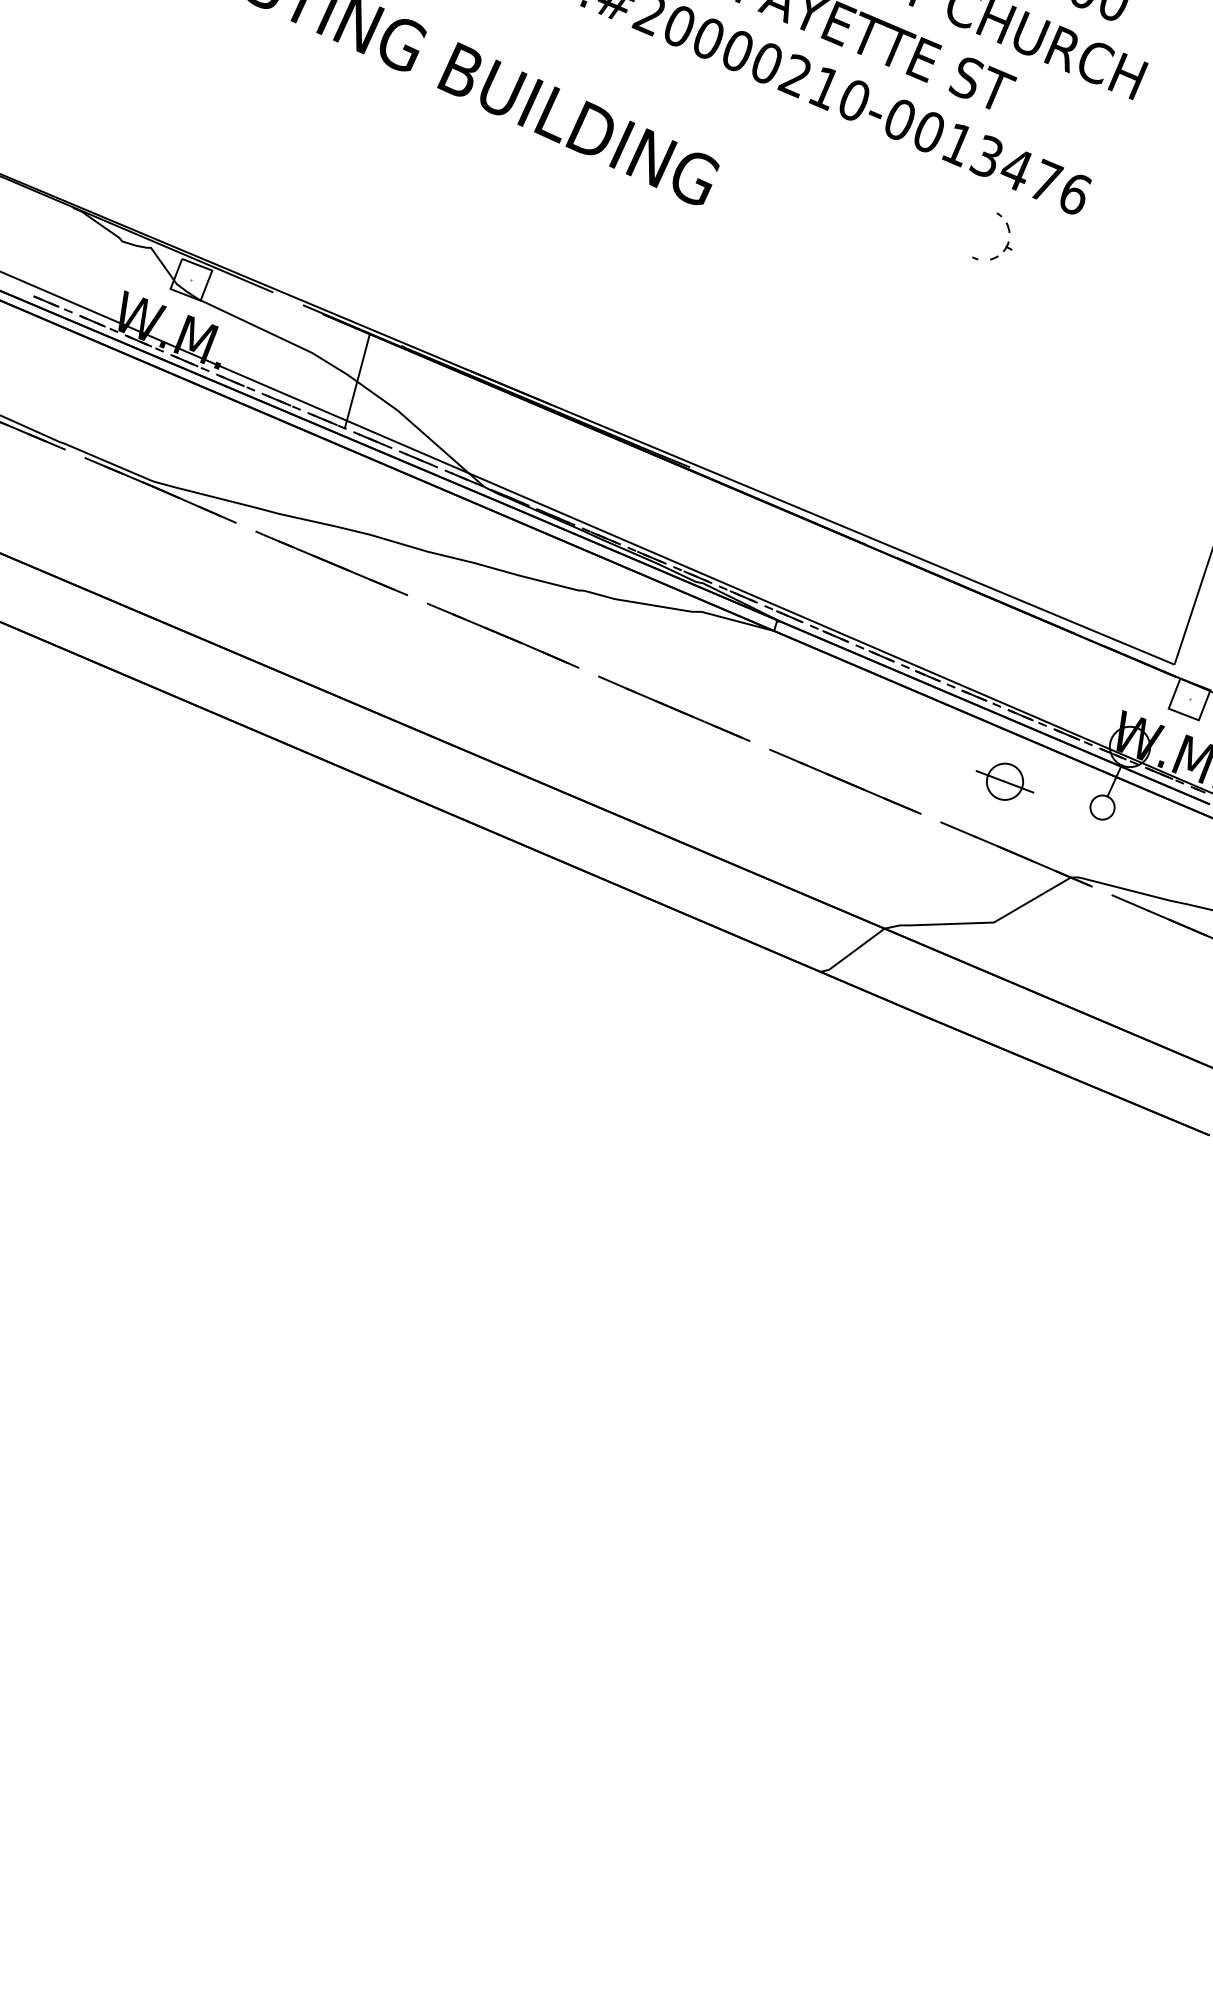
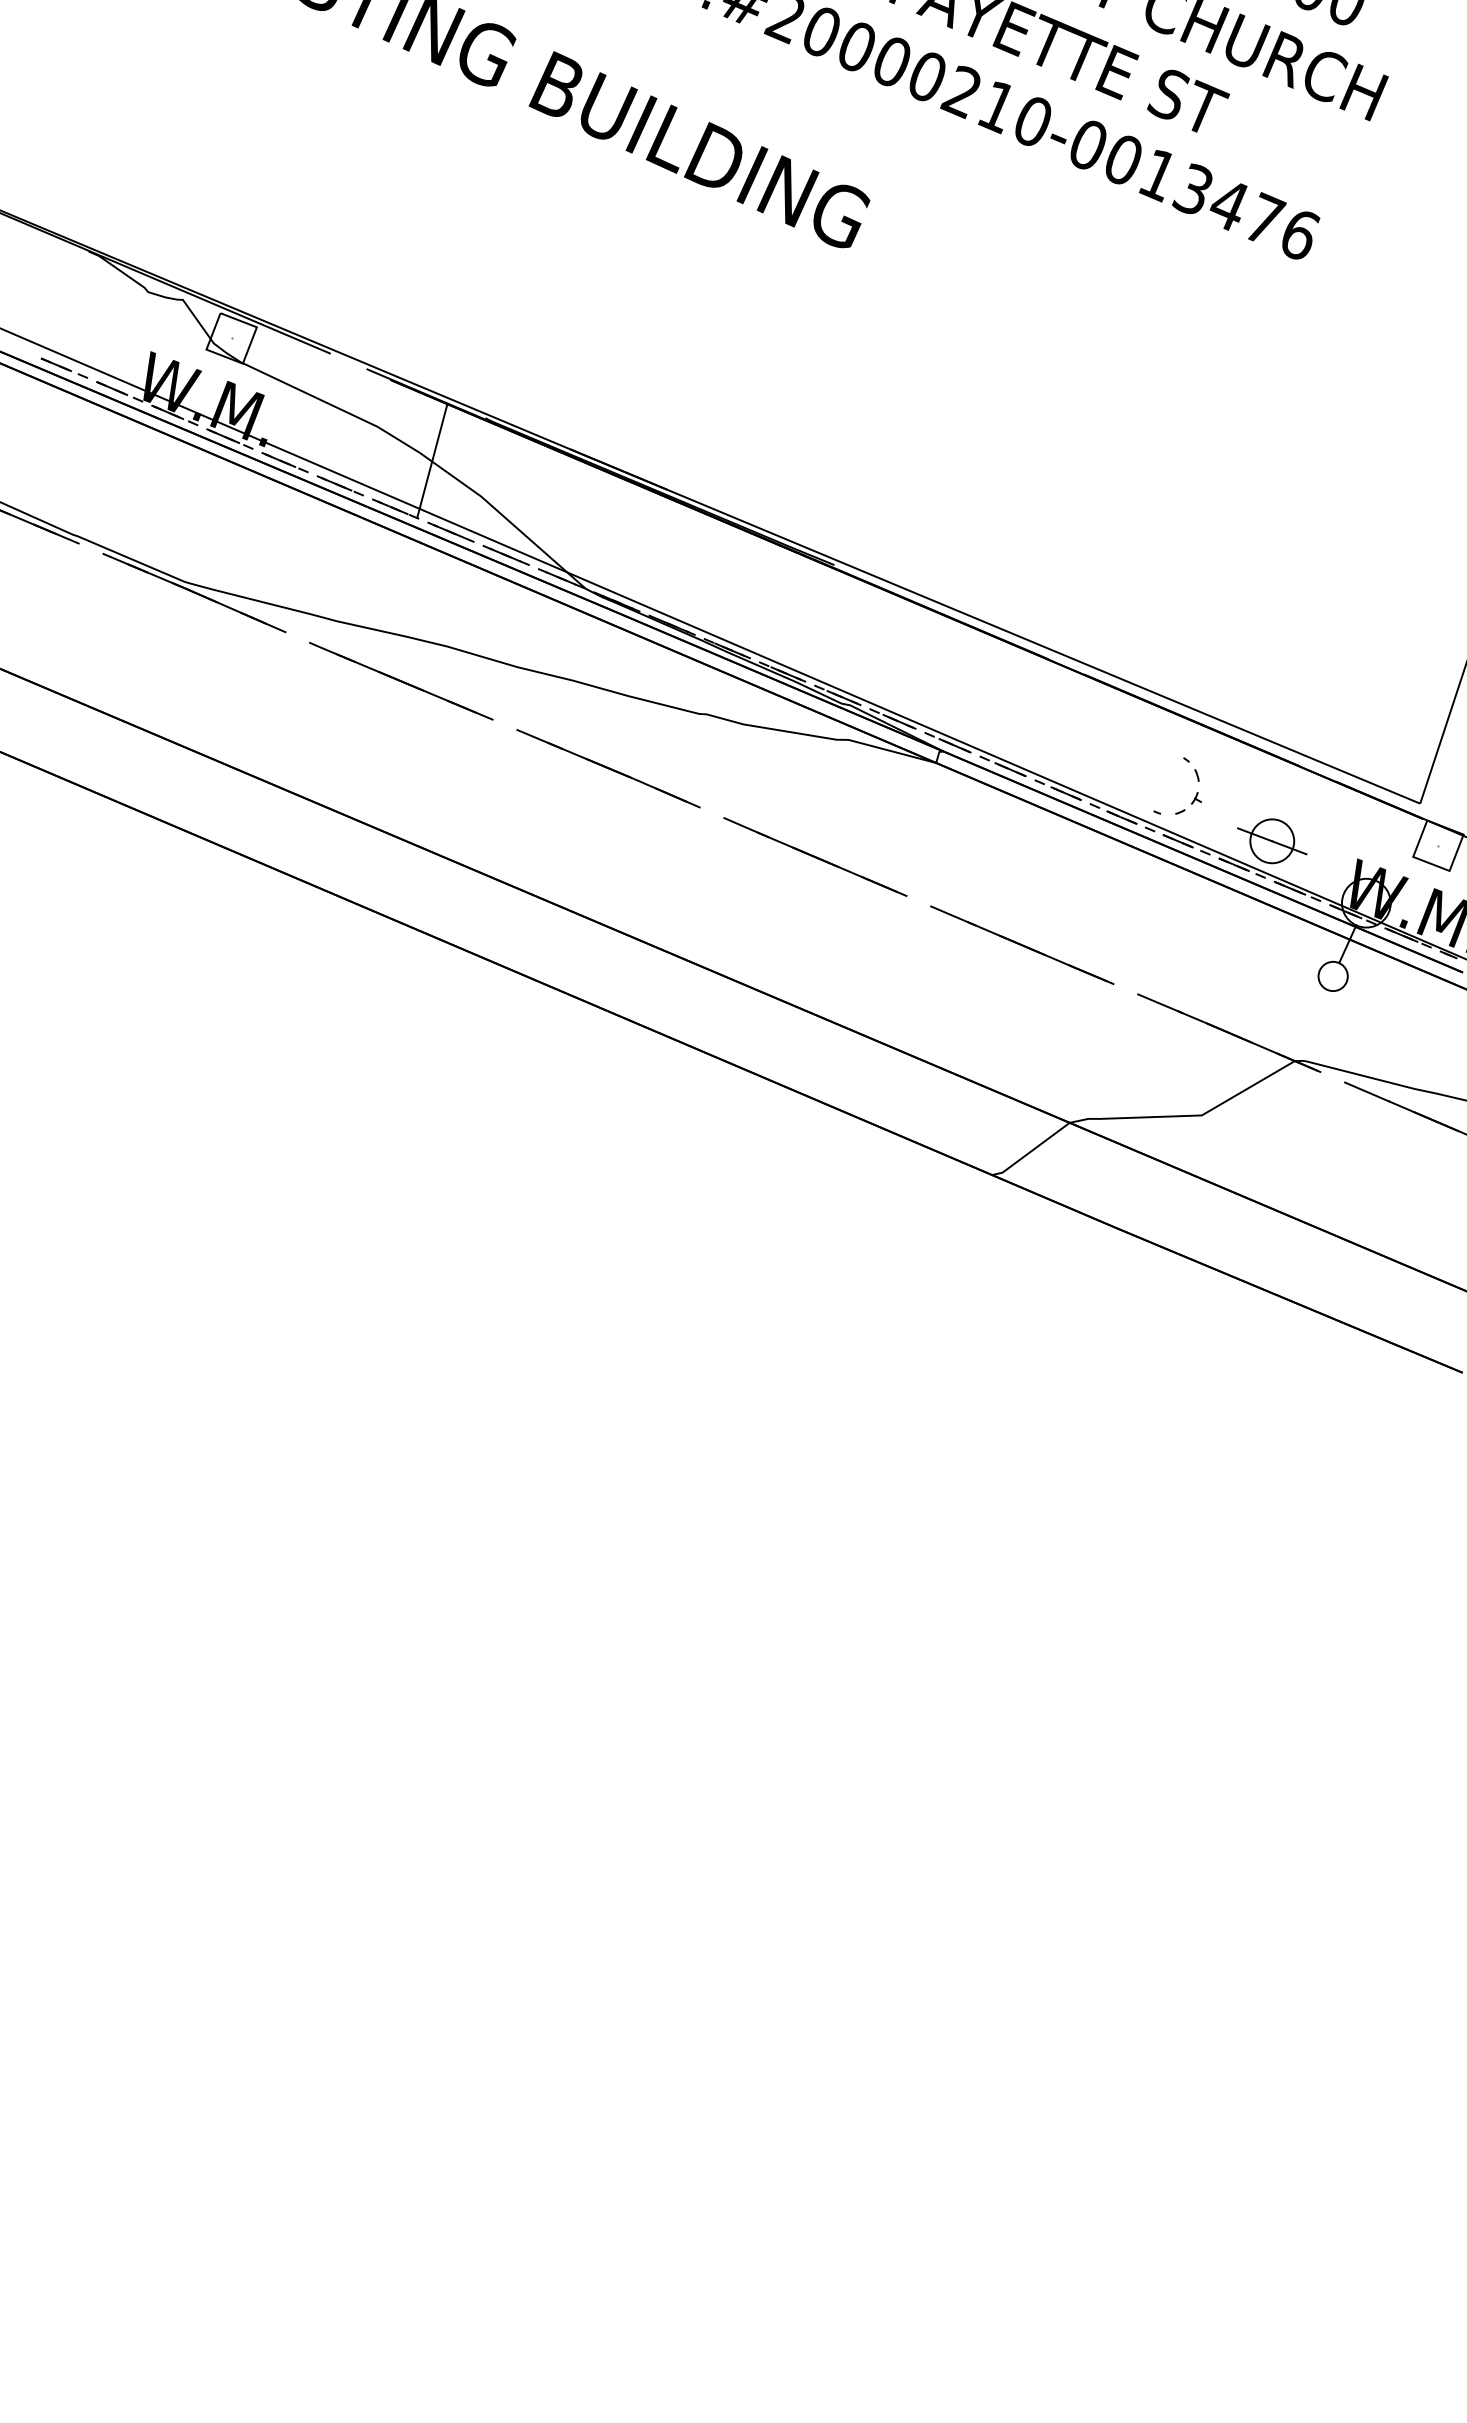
part: (1007, 241) -> (1196, 792), moved
part: (1005, 781) -> (1272, 841), moved

